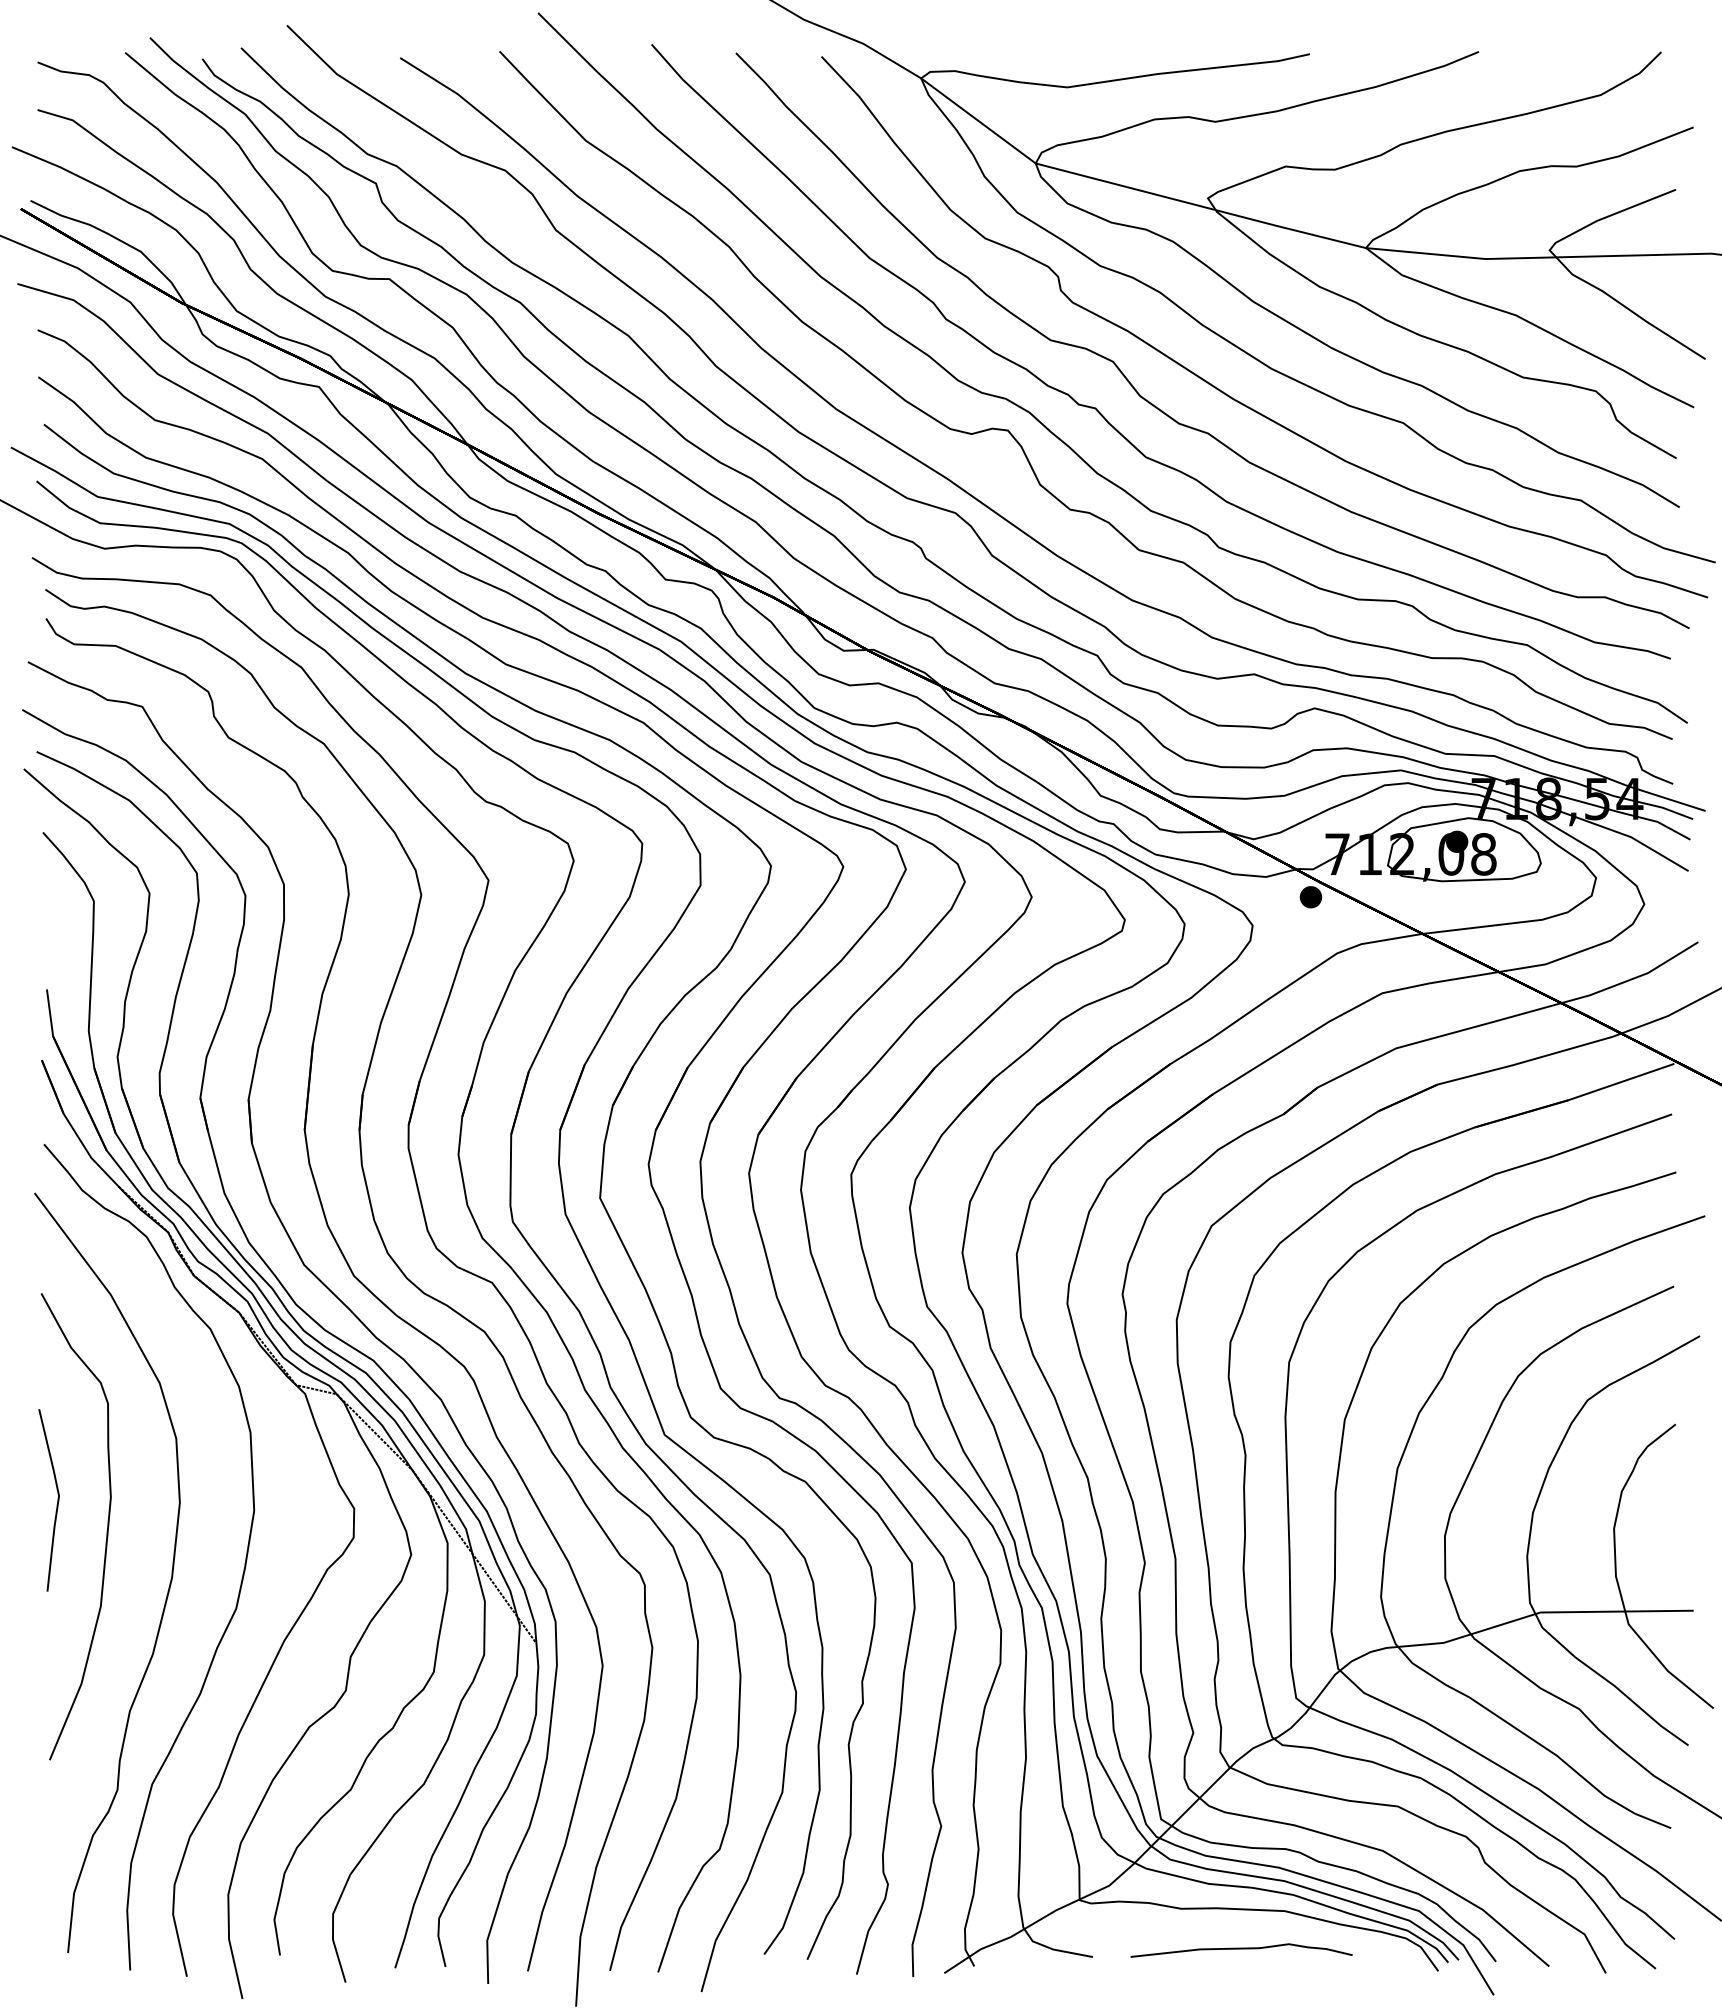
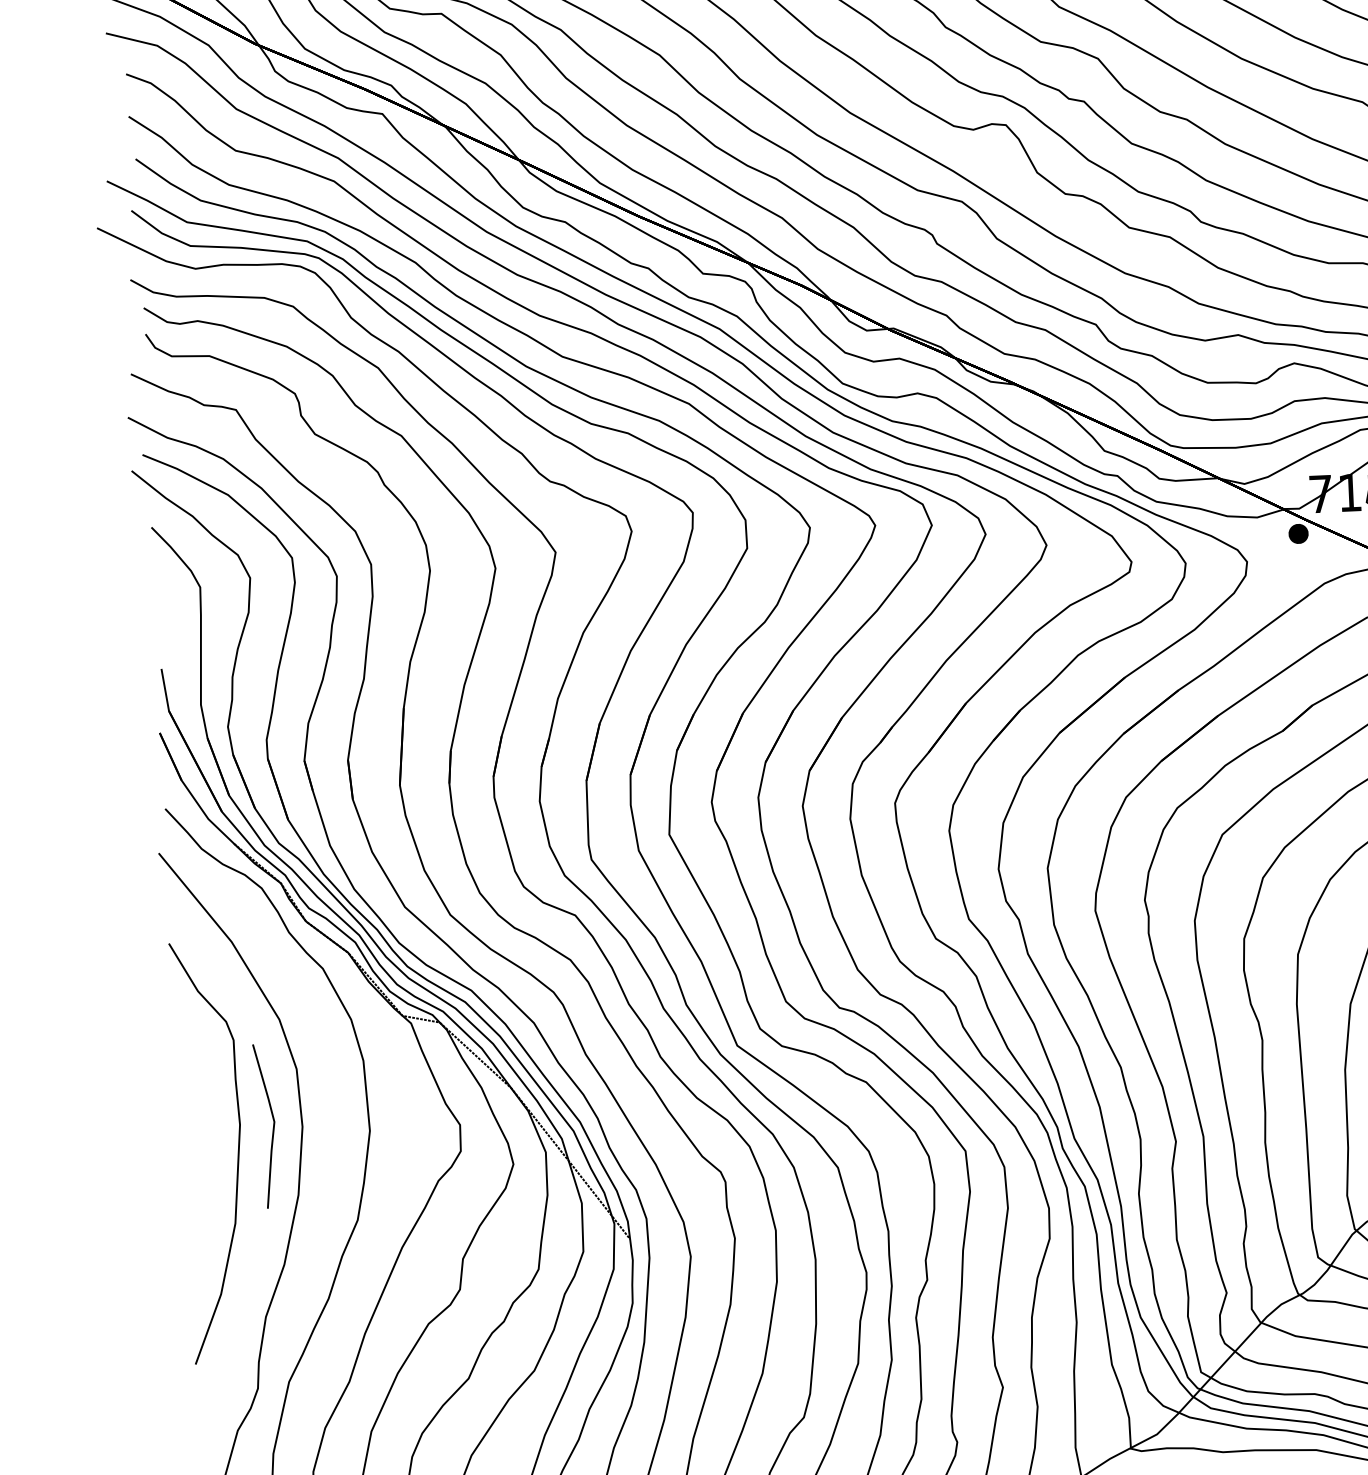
part: (56, 1504) -> (272, 1129), moved

